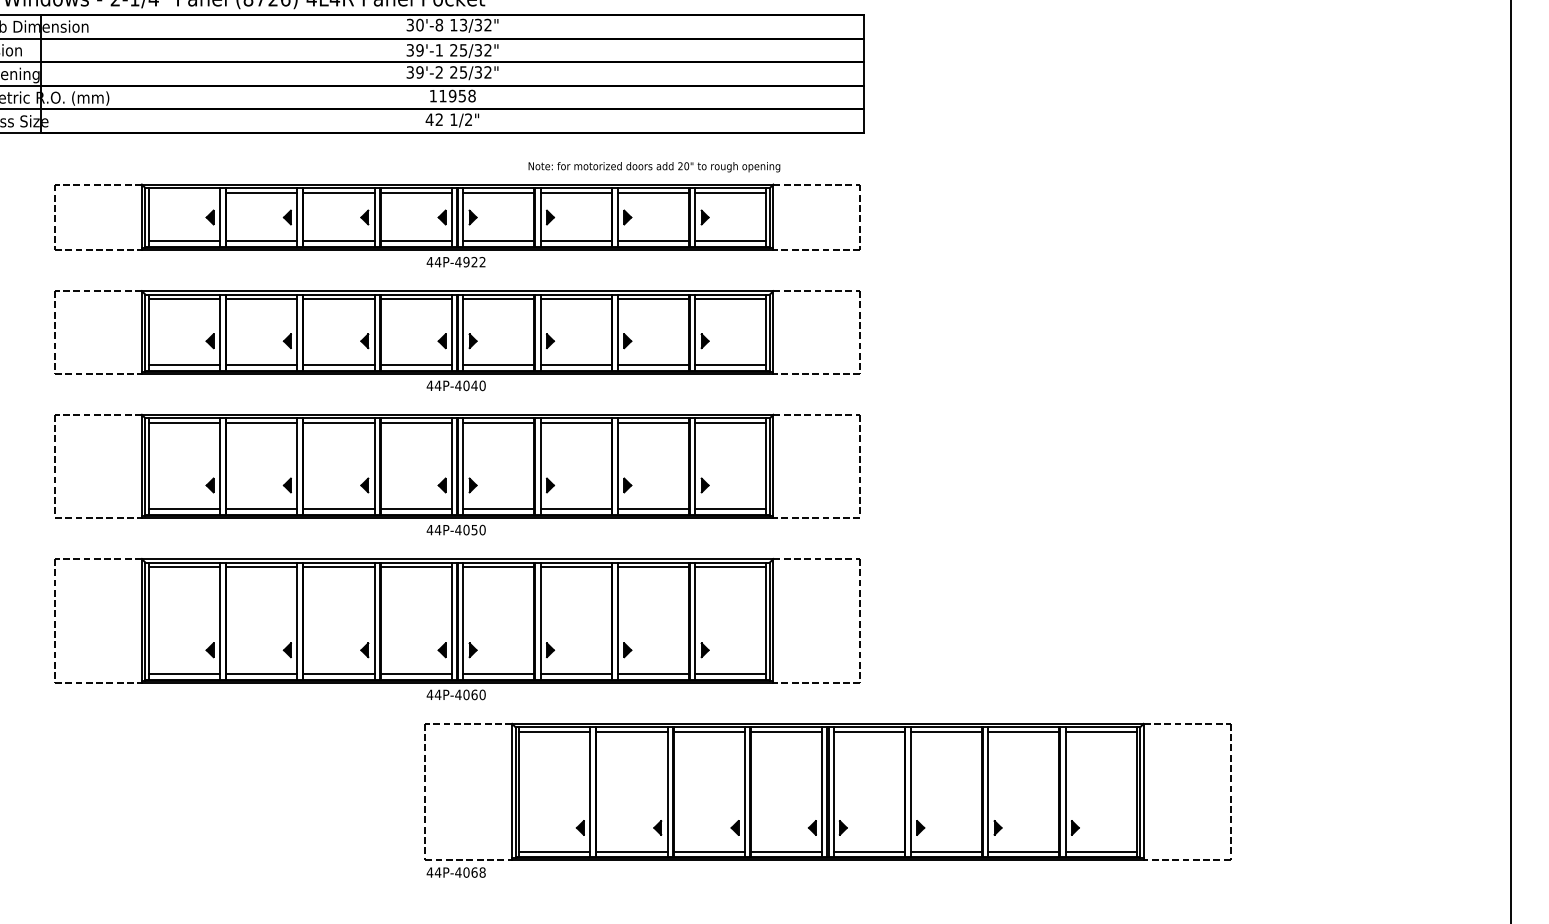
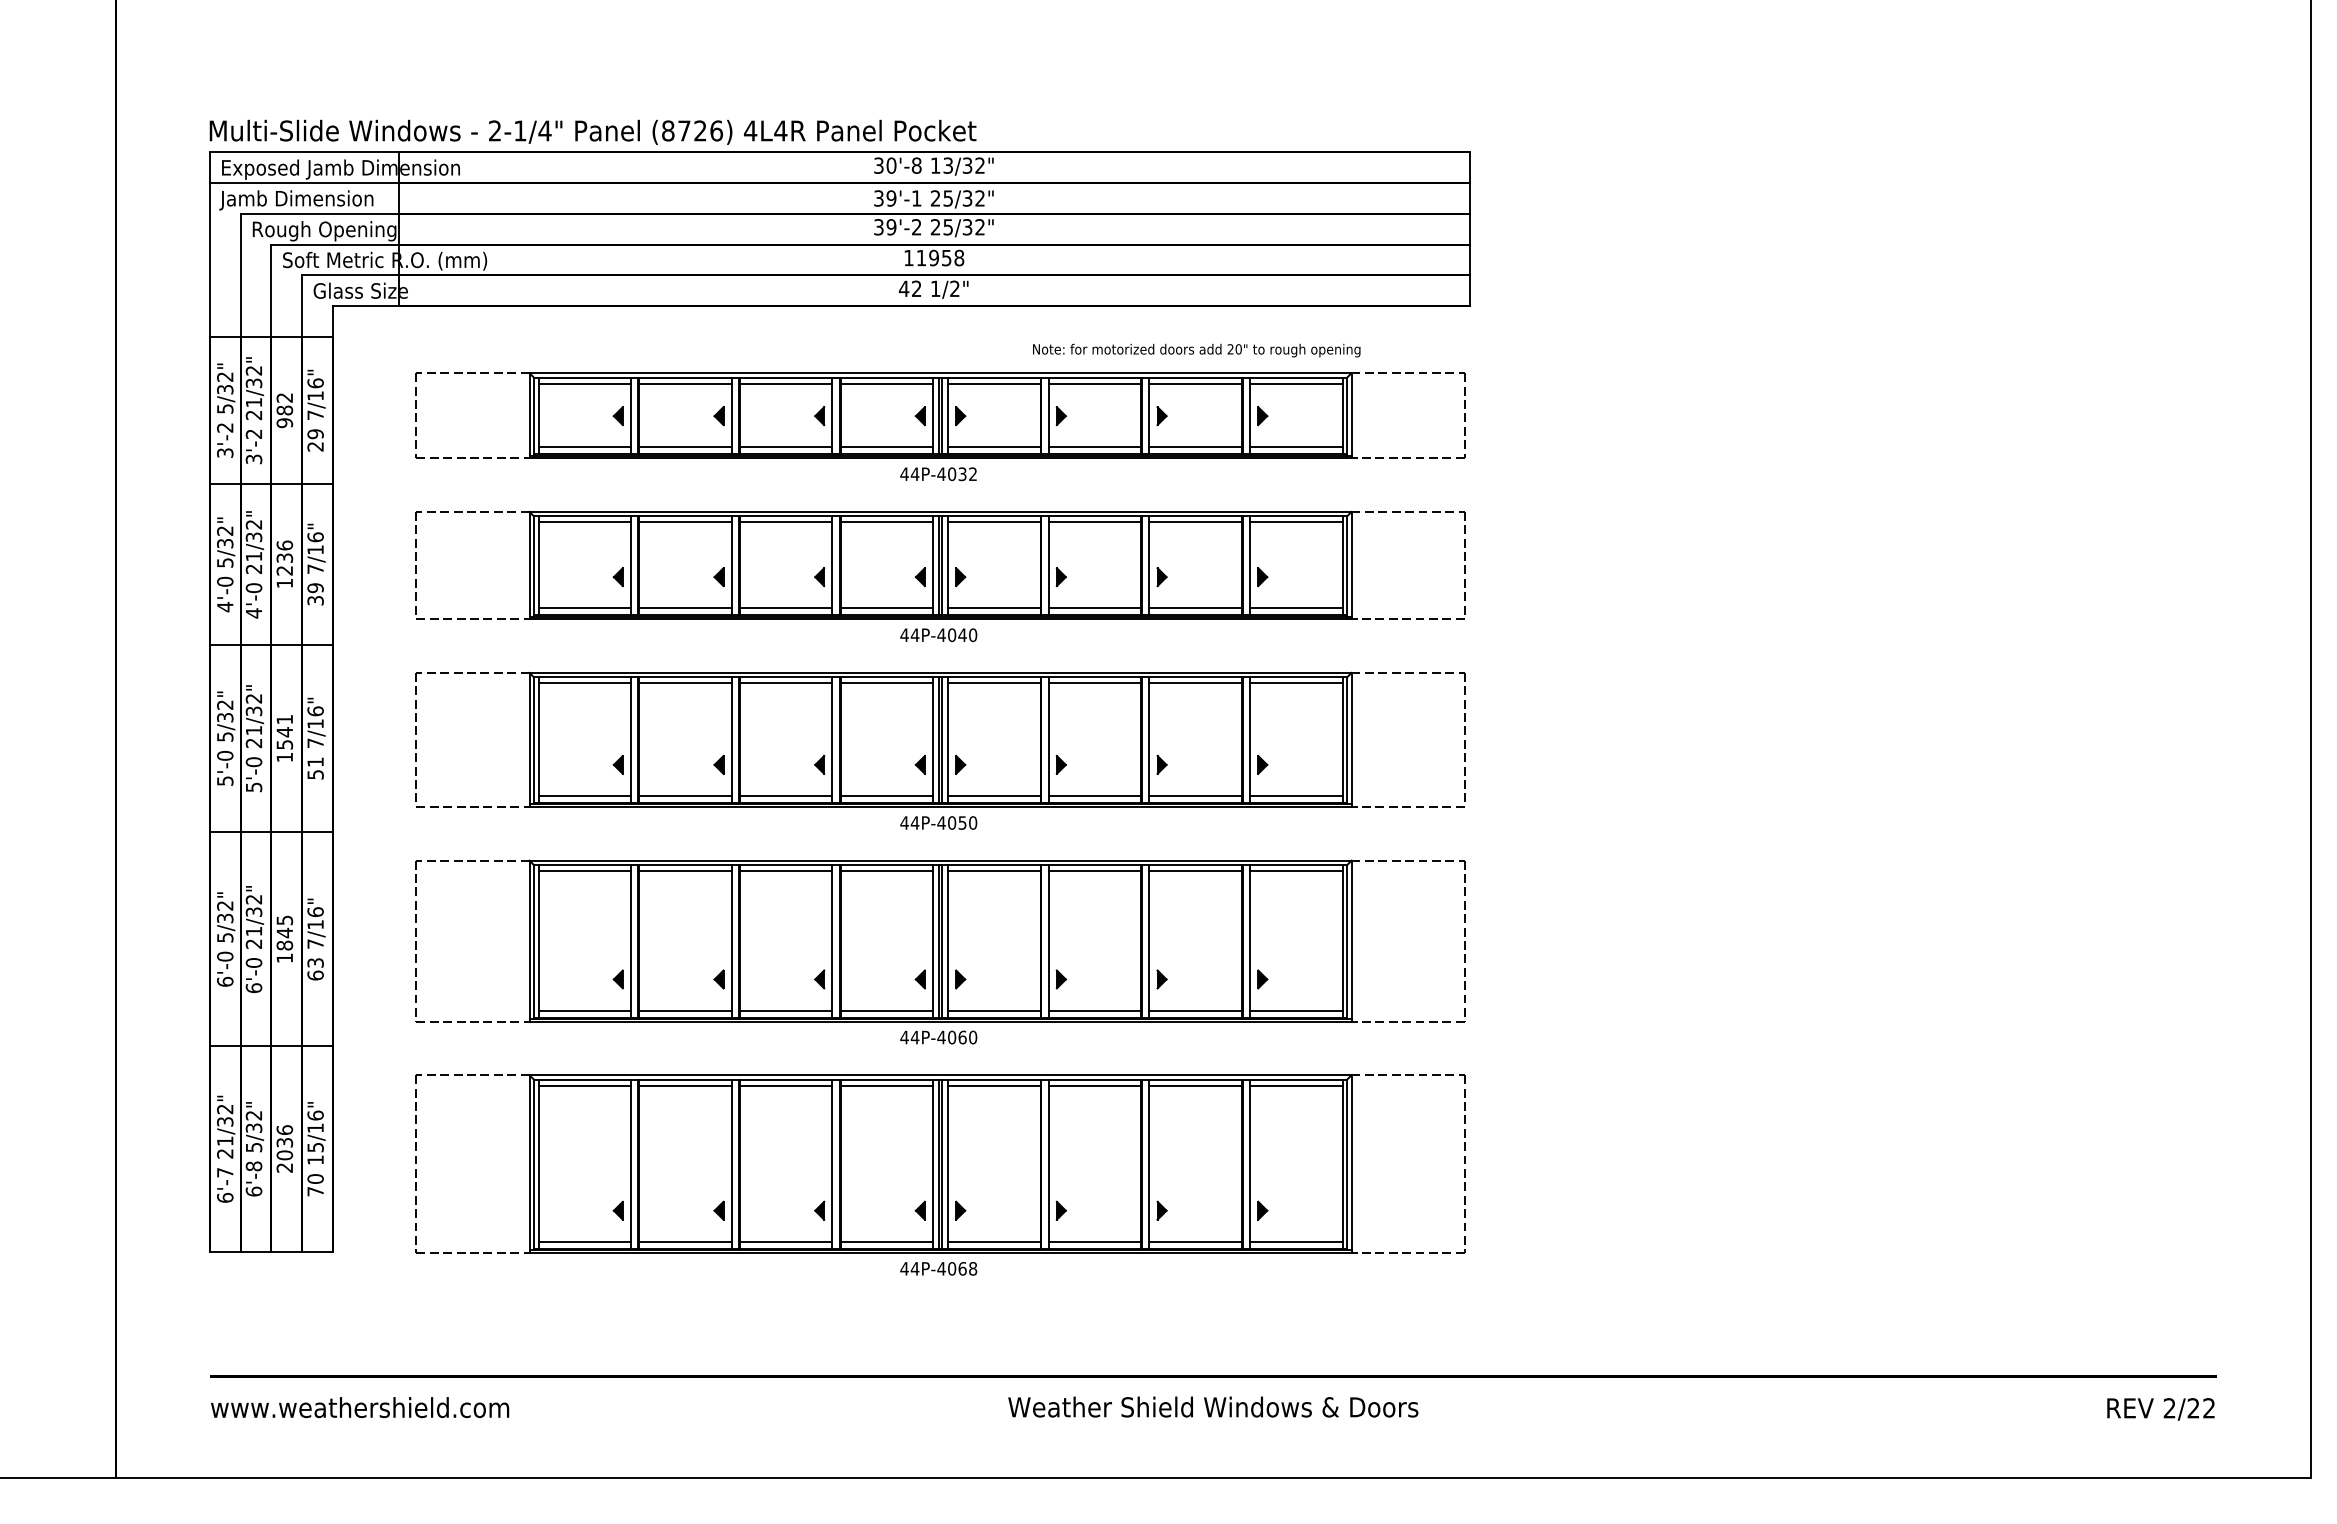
line: (184, 192) -> (584, 383), added
text: (470, 262) -> (957, 474), 44P-4922 -> 44P-4032
part: (827, 791) -> (940, 1163), moved

